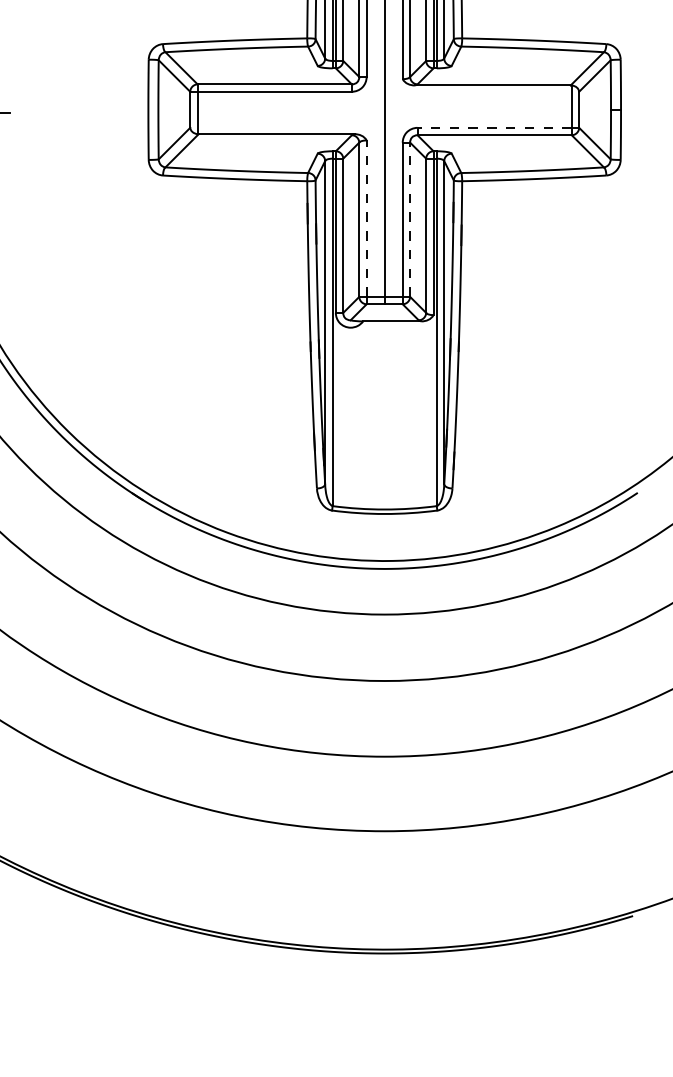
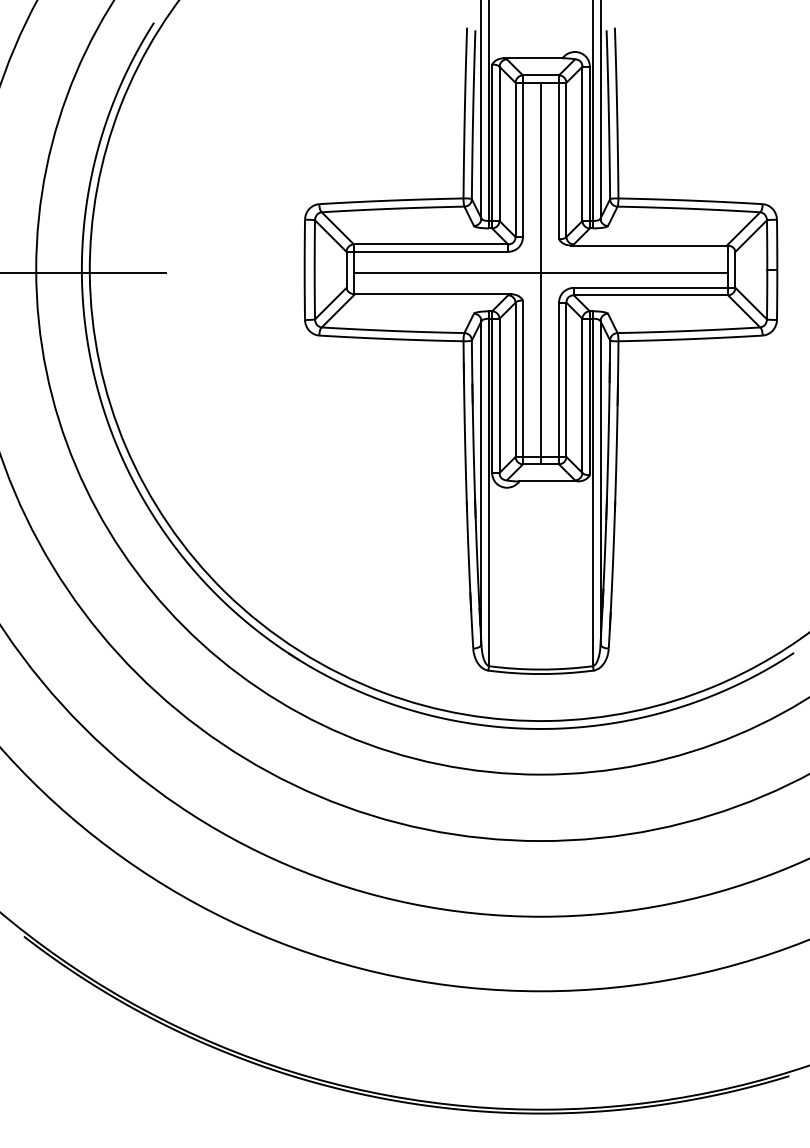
line: (384, 113) -> (540, 273), added
line: (494, 127) -> (650, 287), dashed -> solid
line: (366, 218) -> (522, 378), dashed -> solid
line: (410, 219) -> (566, 379), dashed -> solid

